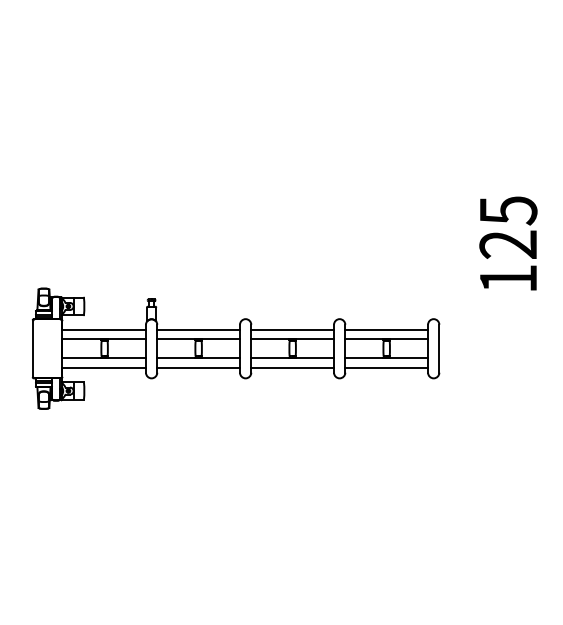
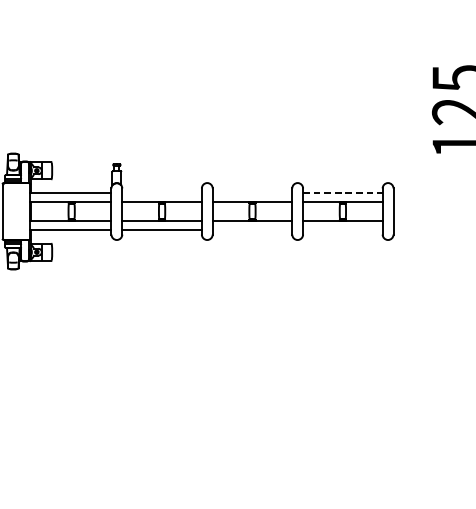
line: (198, 329) -> (161, 193), removed
line: (292, 329) -> (252, 193), removed
line: (387, 329) -> (343, 193), solid -> dashed
line: (292, 367) -> (252, 229), removed
line: (386, 367) -> (342, 229), removed

